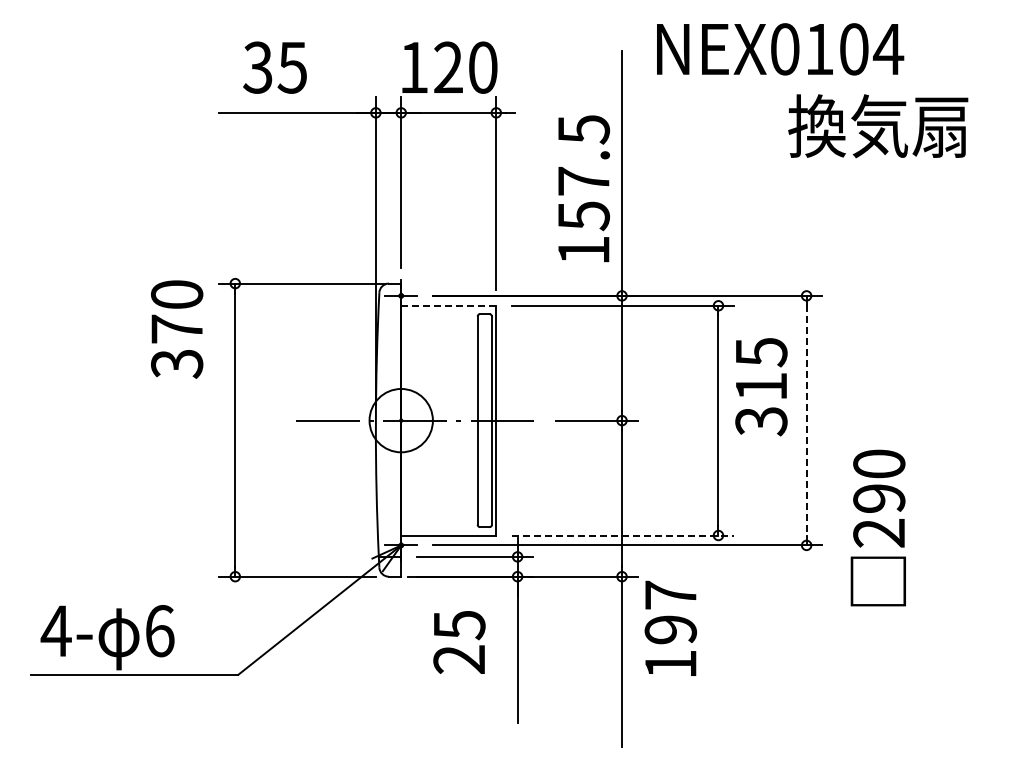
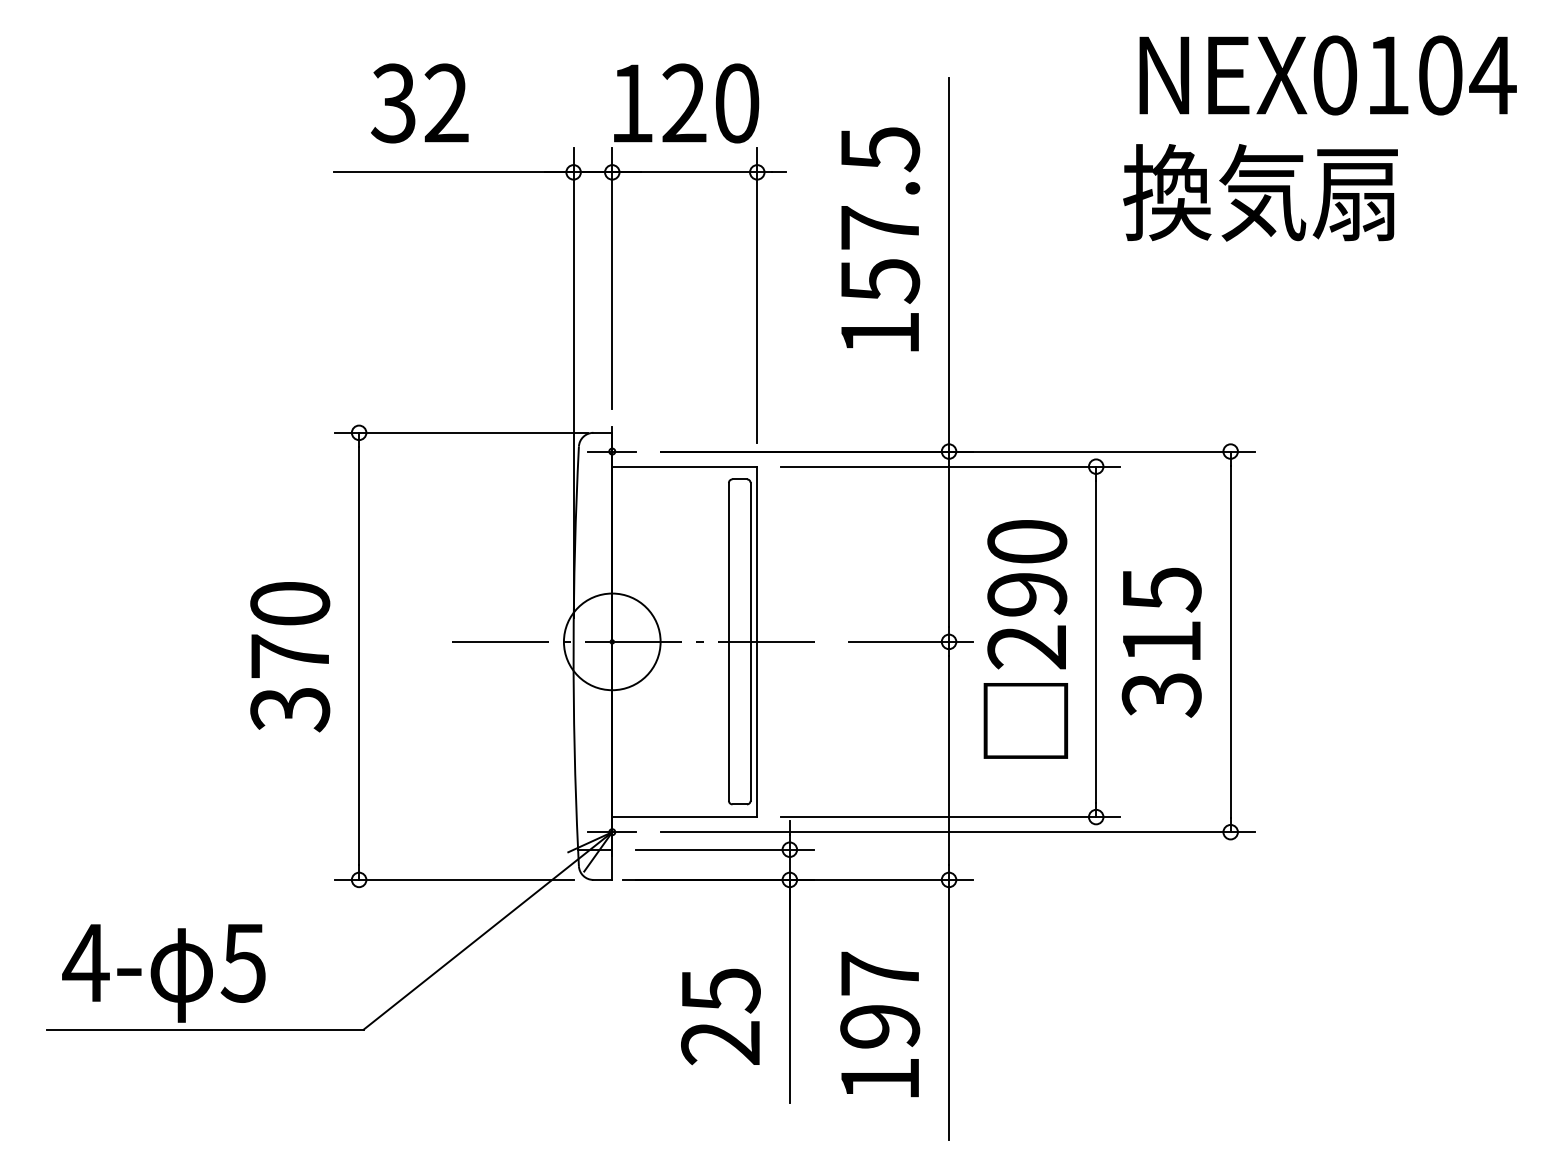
text: (780, 49) -> (1328, 75), moved
text: (291, 67) -> (444, 103), 35 -> 32
text: (878, 126) -> (1261, 193), moved
text: (583, 188) -> (879, 238), moved
line: (448, 305) -> (684, 466), dashed -> solid
text: (177, 329) -> (290, 656), moved
text: (761, 387) -> (1161, 643), moved
line: (806, 421) -> (1230, 643), dashed -> solid
text: (877, 527) -> (1024, 638), moved
line: (623, 535) -> (951, 817), dashed -> solid
text: (670, 627) -> (879, 1023), moved
text: (159, 631) -> (243, 963), 6 -> 5
text: (459, 642) -> (720, 1016), moved

